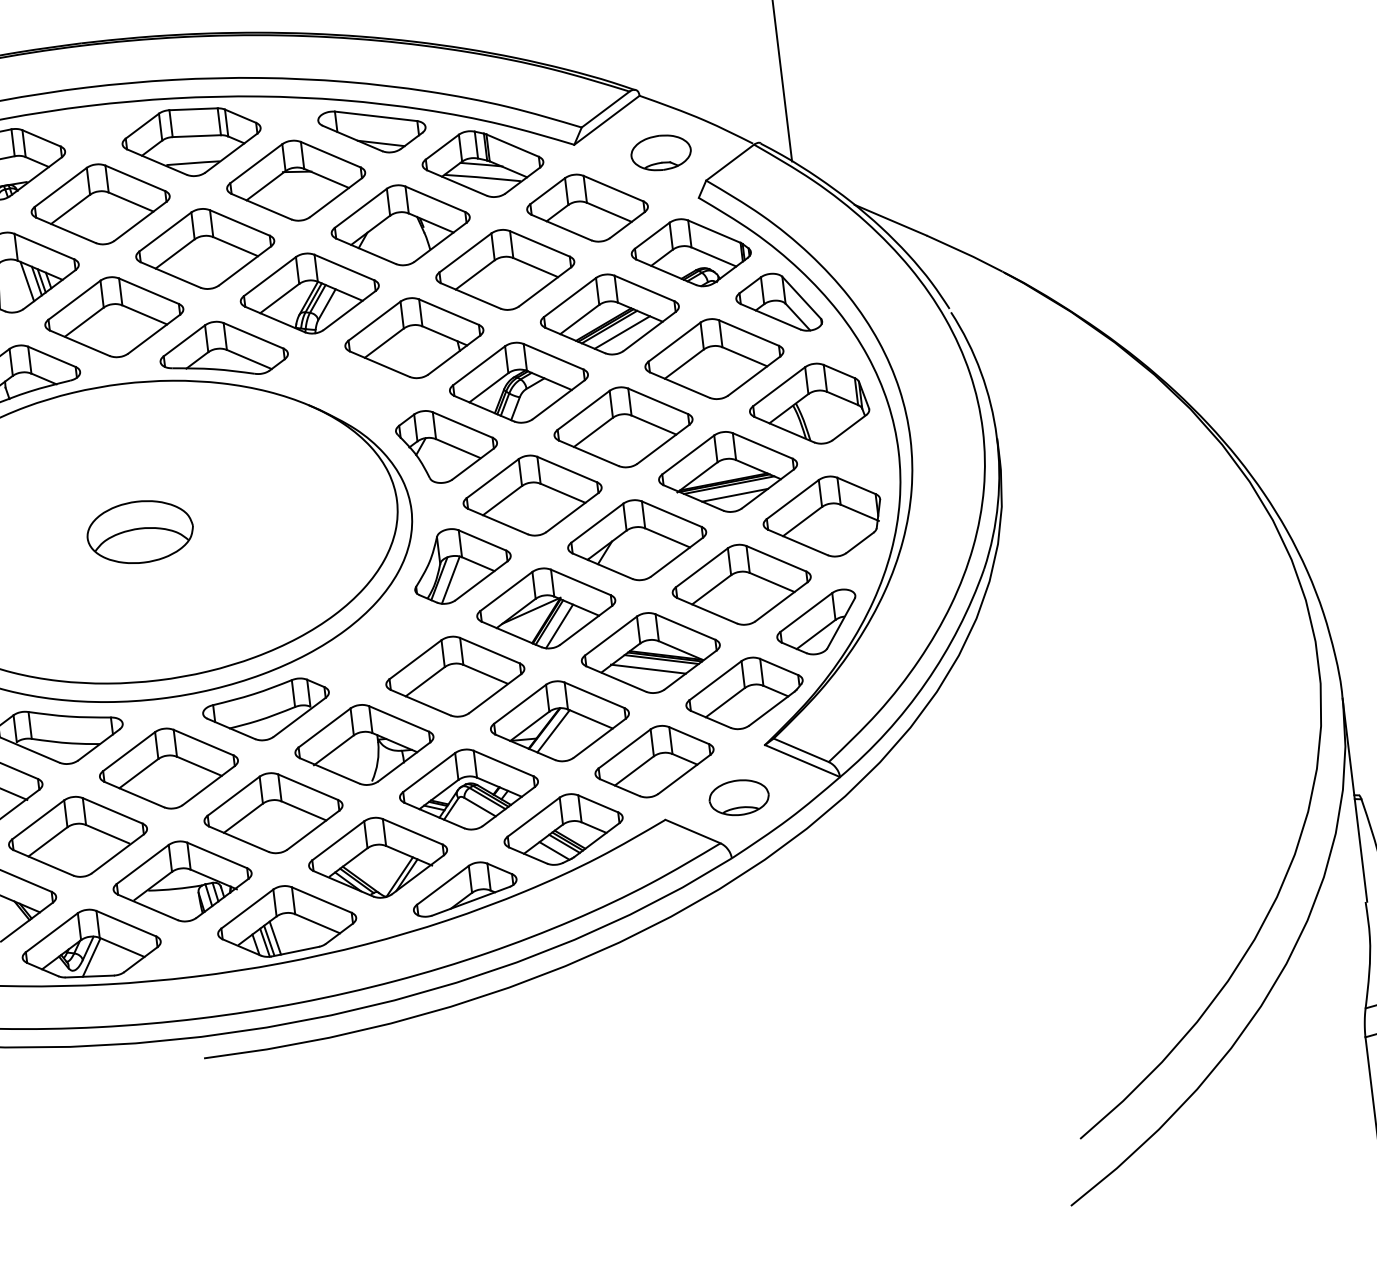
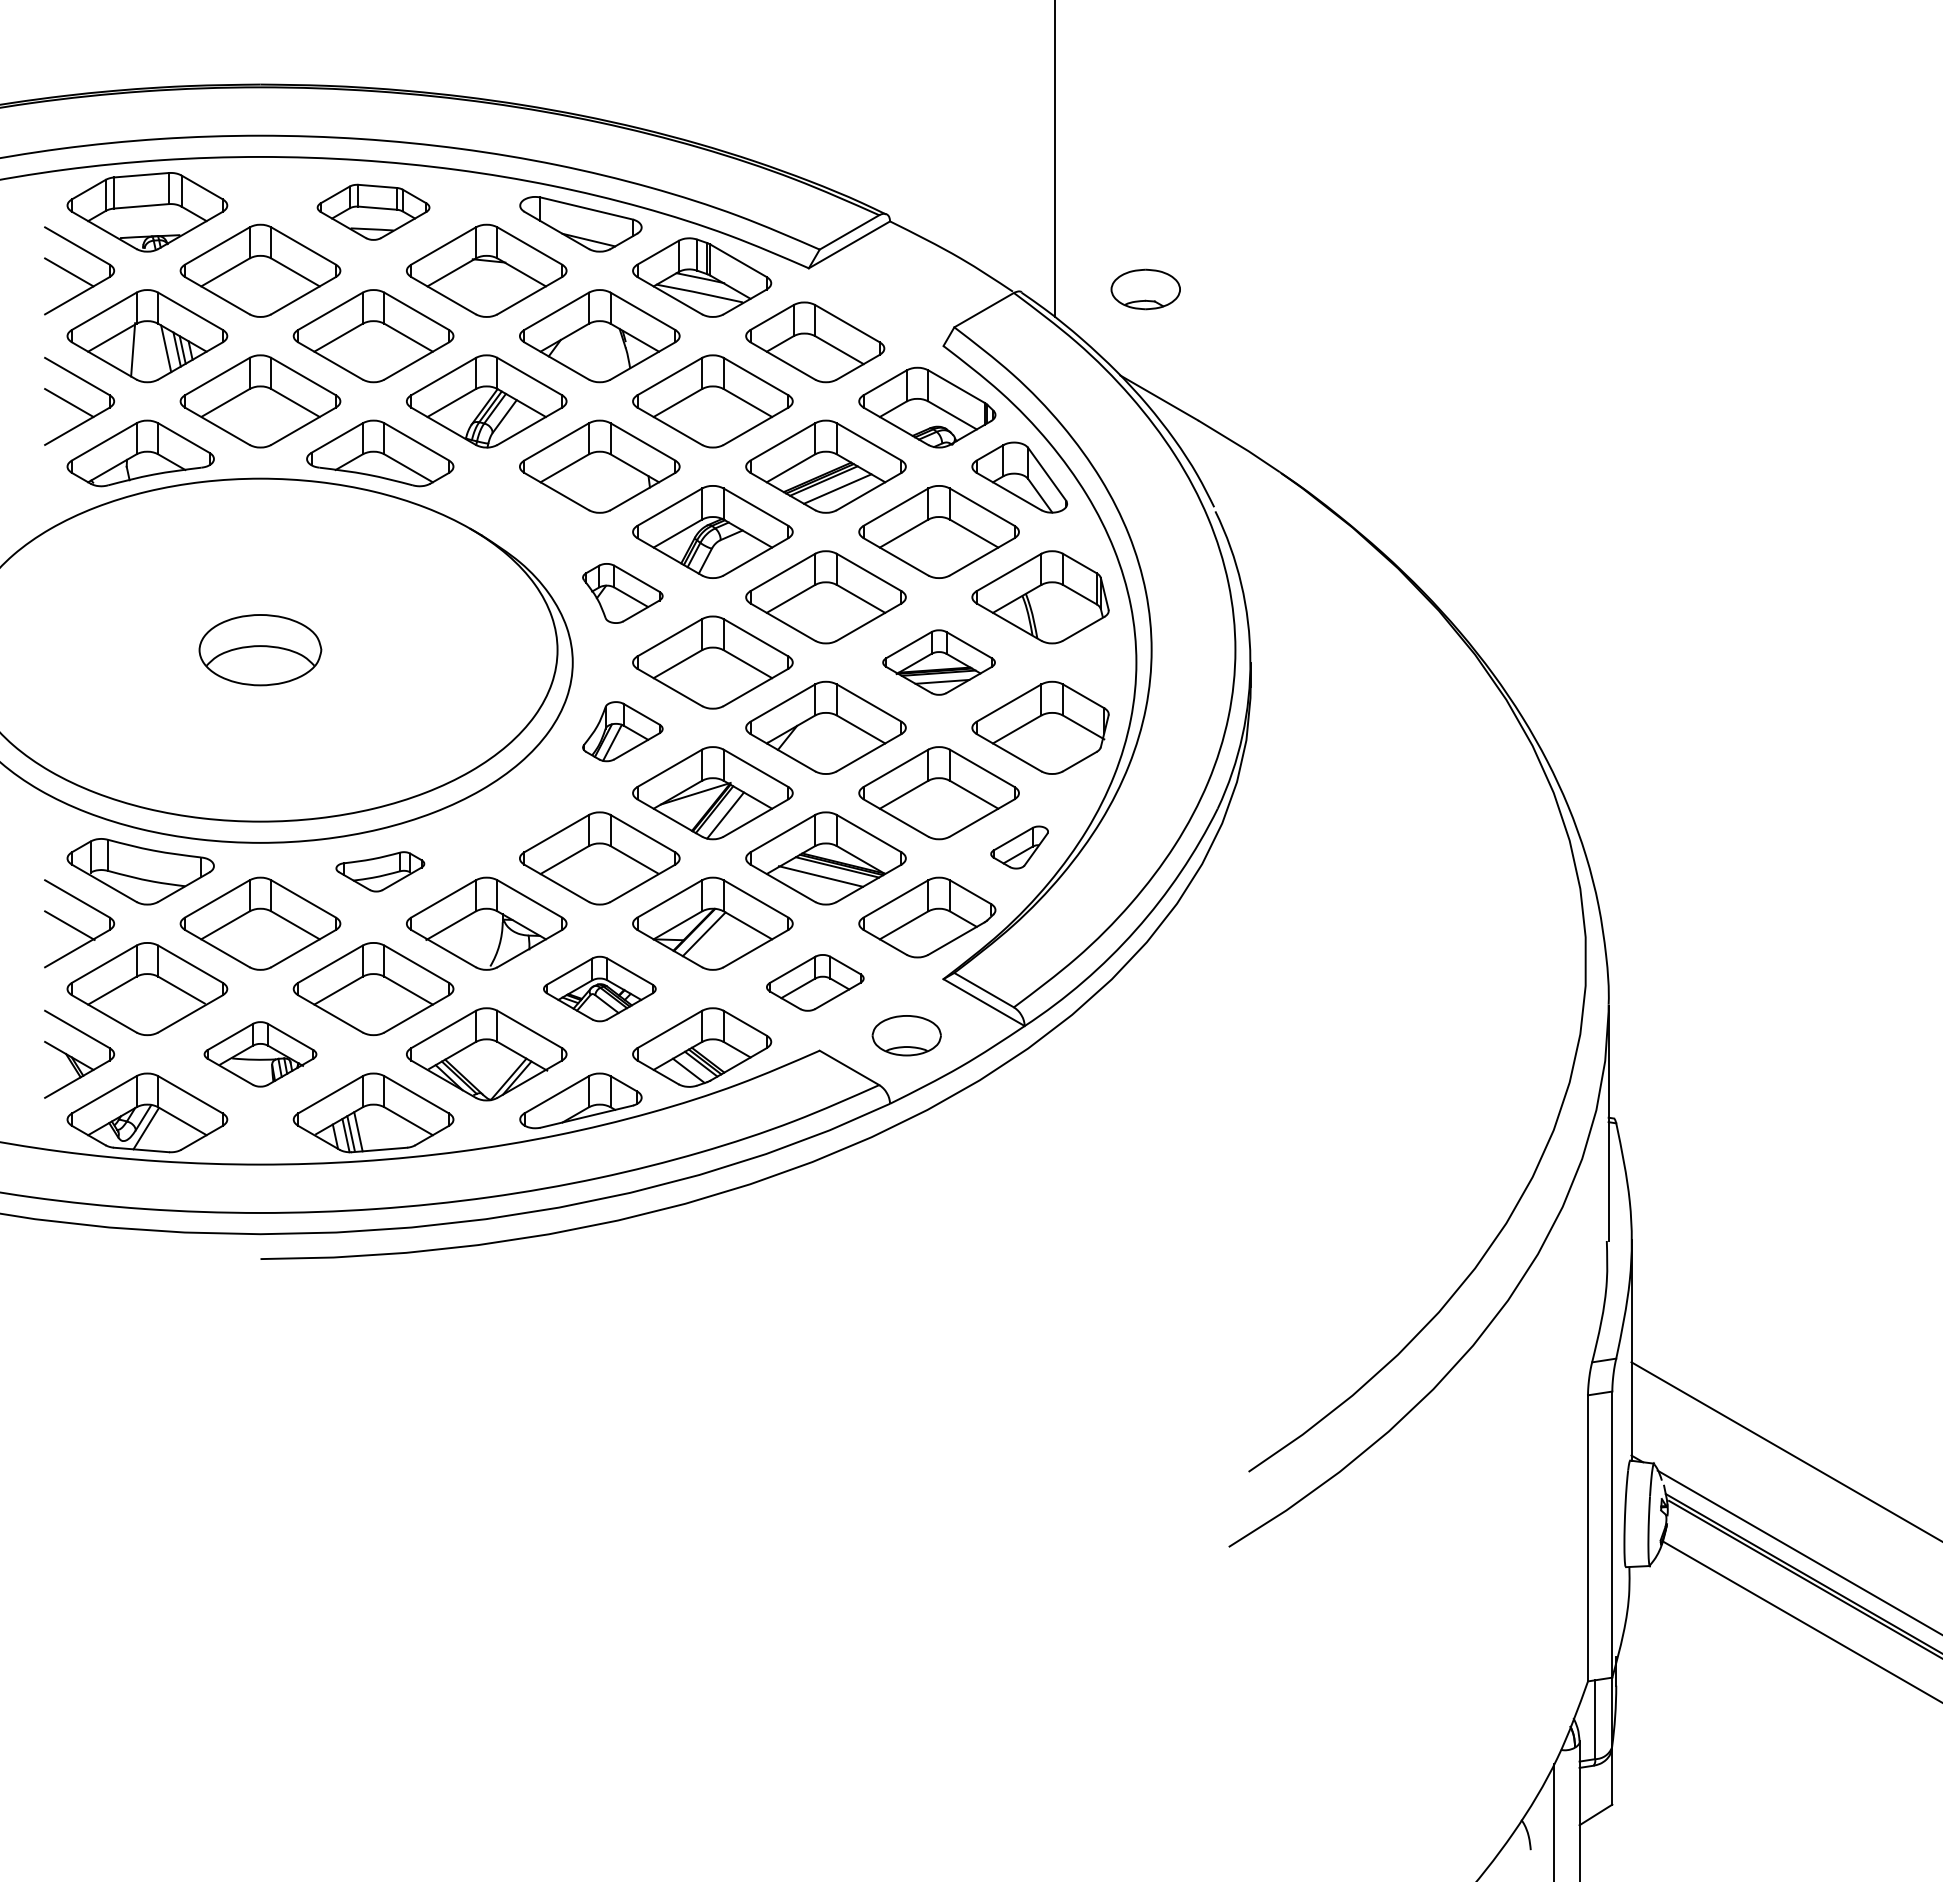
part: (192, 142) -> (373, 212), size x0.7
part: (660, 152) -> (1145, 289), moved
part: (447, 445) -> (622, 593), size x0.7
part: (727, 471) -> (938, 662), size x0.7
part: (461, 564) -> (622, 731), size x0.7
part: (816, 623) -> (1019, 847), size x0.6
part: (267, 710) -> (380, 871), size x0.6
part: (654, 761) -> (815, 982), size x0.7
part: (468, 789) -> (599, 988), size x0.7
part: (182, 881) -> (260, 1054), size x0.7

